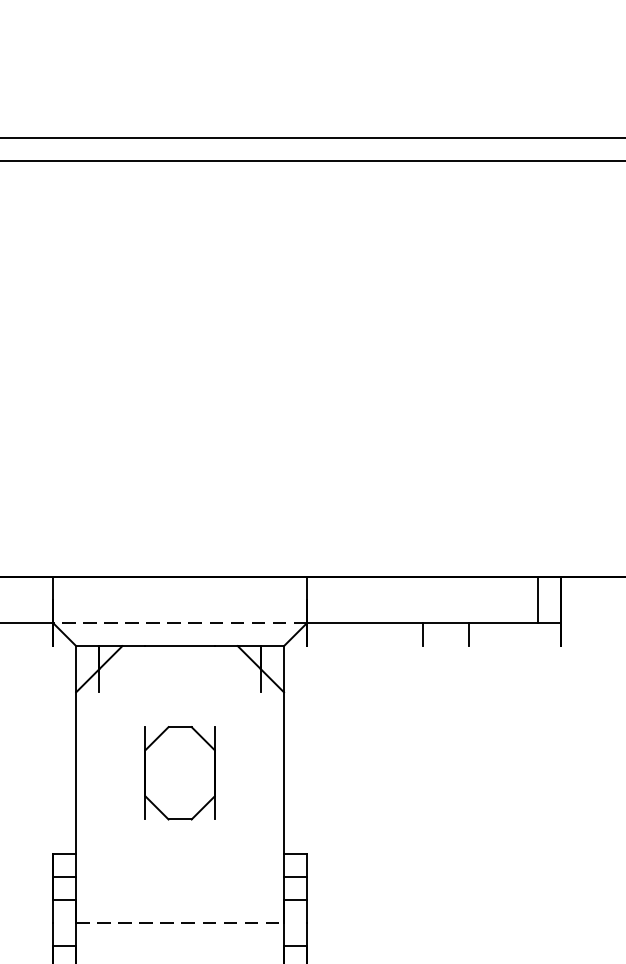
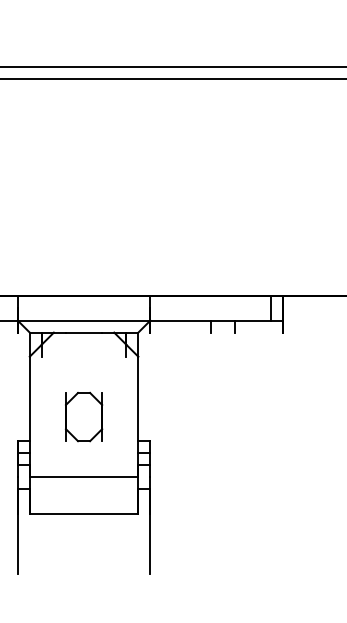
line: (179, 622) -> (83, 320), dashed -> solid
part: (180, 772) -> (84, 416), moved
line: (180, 923) -> (84, 477), dashed -> solid

